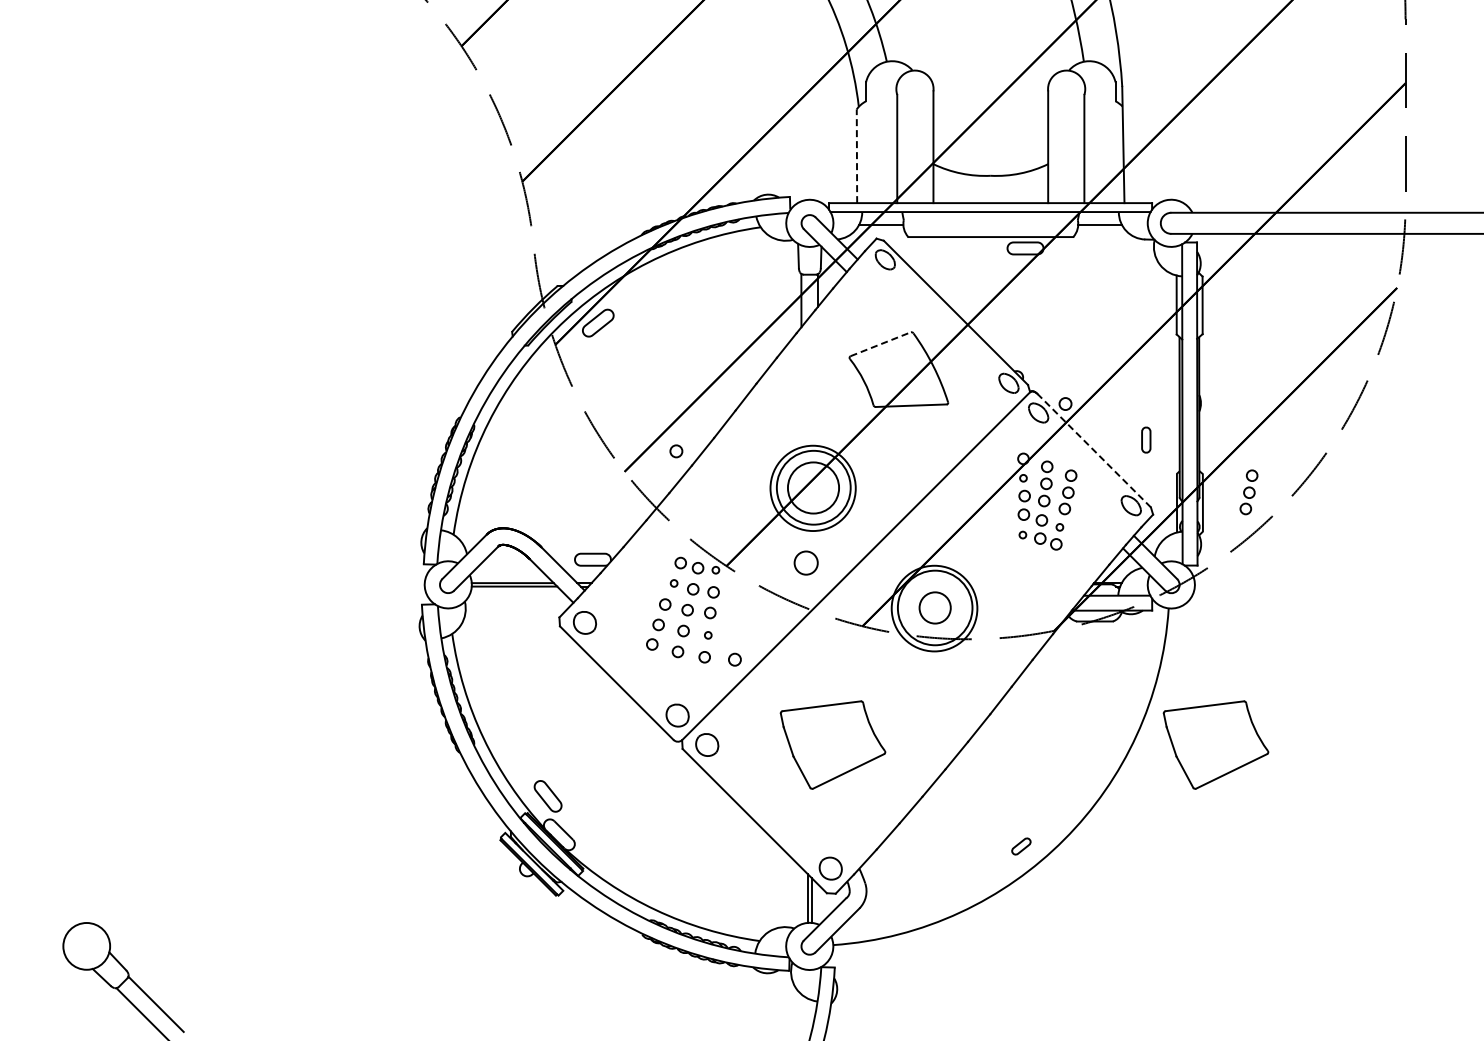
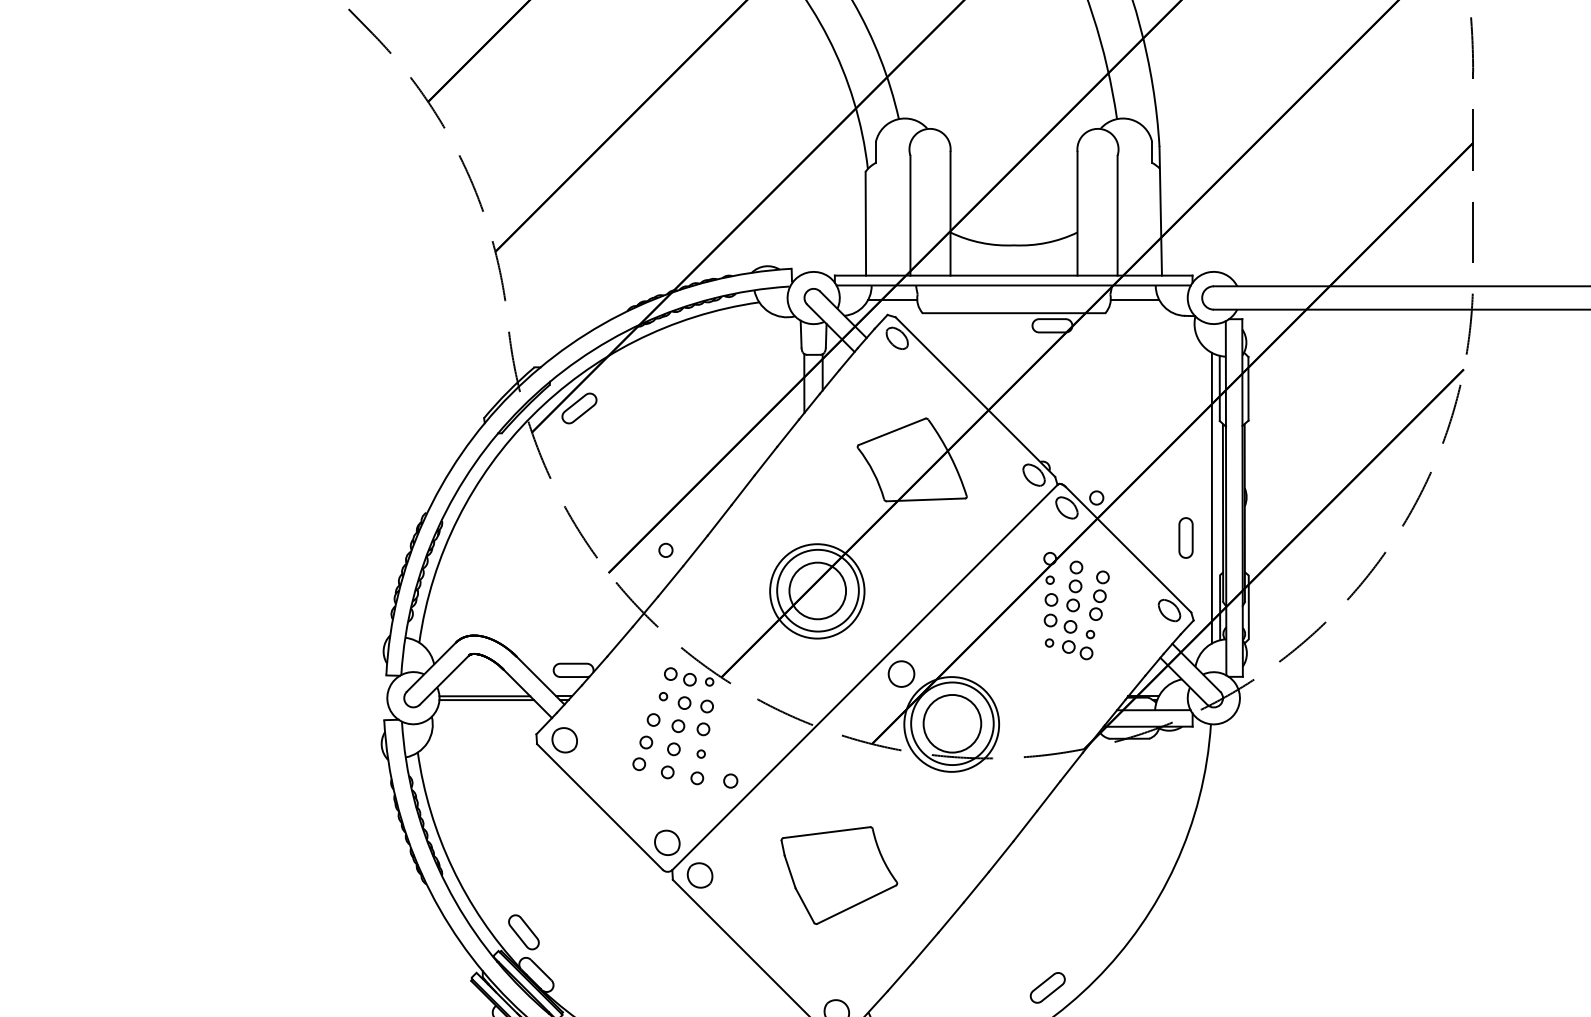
line: (856, 156) -> (865, 224), dashed -> solid
line: (881, 344) -> (893, 432), dashed -> solid
line: (1169, 403) -> (1211, 497), added
part: (1146, 439) -> (1186, 537), size x1.43
line: (1093, 450) -> (1127, 549), dashed -> solid
part: (1248, 492) -> (1299, 595), removed
circle: (805, 562) -> (900, 673), moved
circle: (935, 607) -> (952, 723), size x1.67
part: (1215, 744) -> (1262, 874), removed
part: (1021, 846) -> (1047, 987), size x1.67

